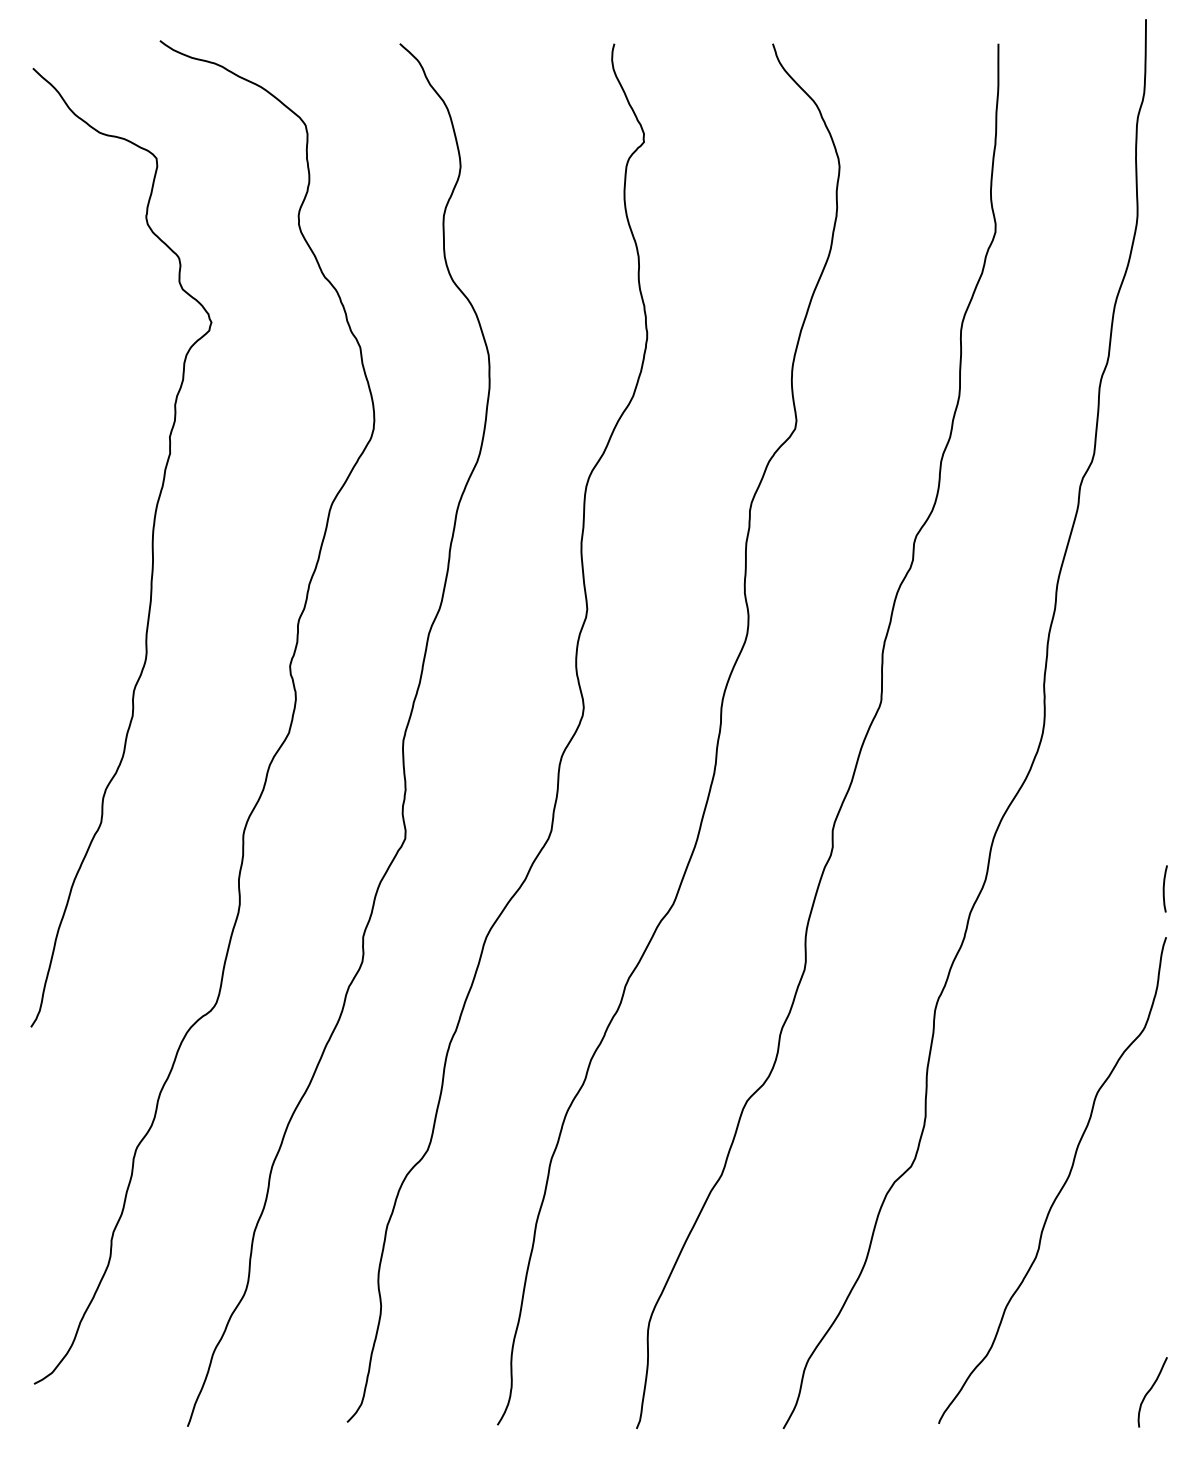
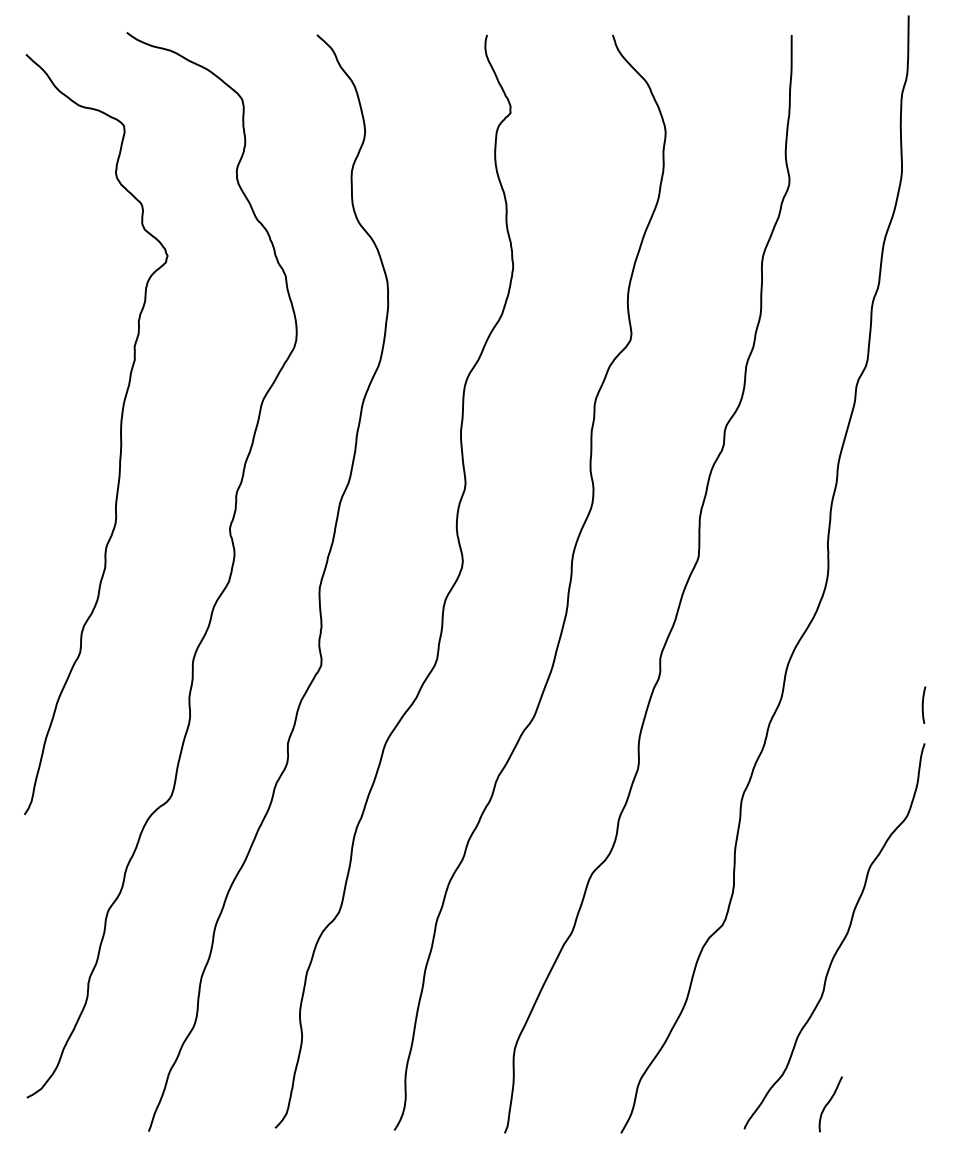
curve: (1150, 1390) -> (828, 1102), moved

